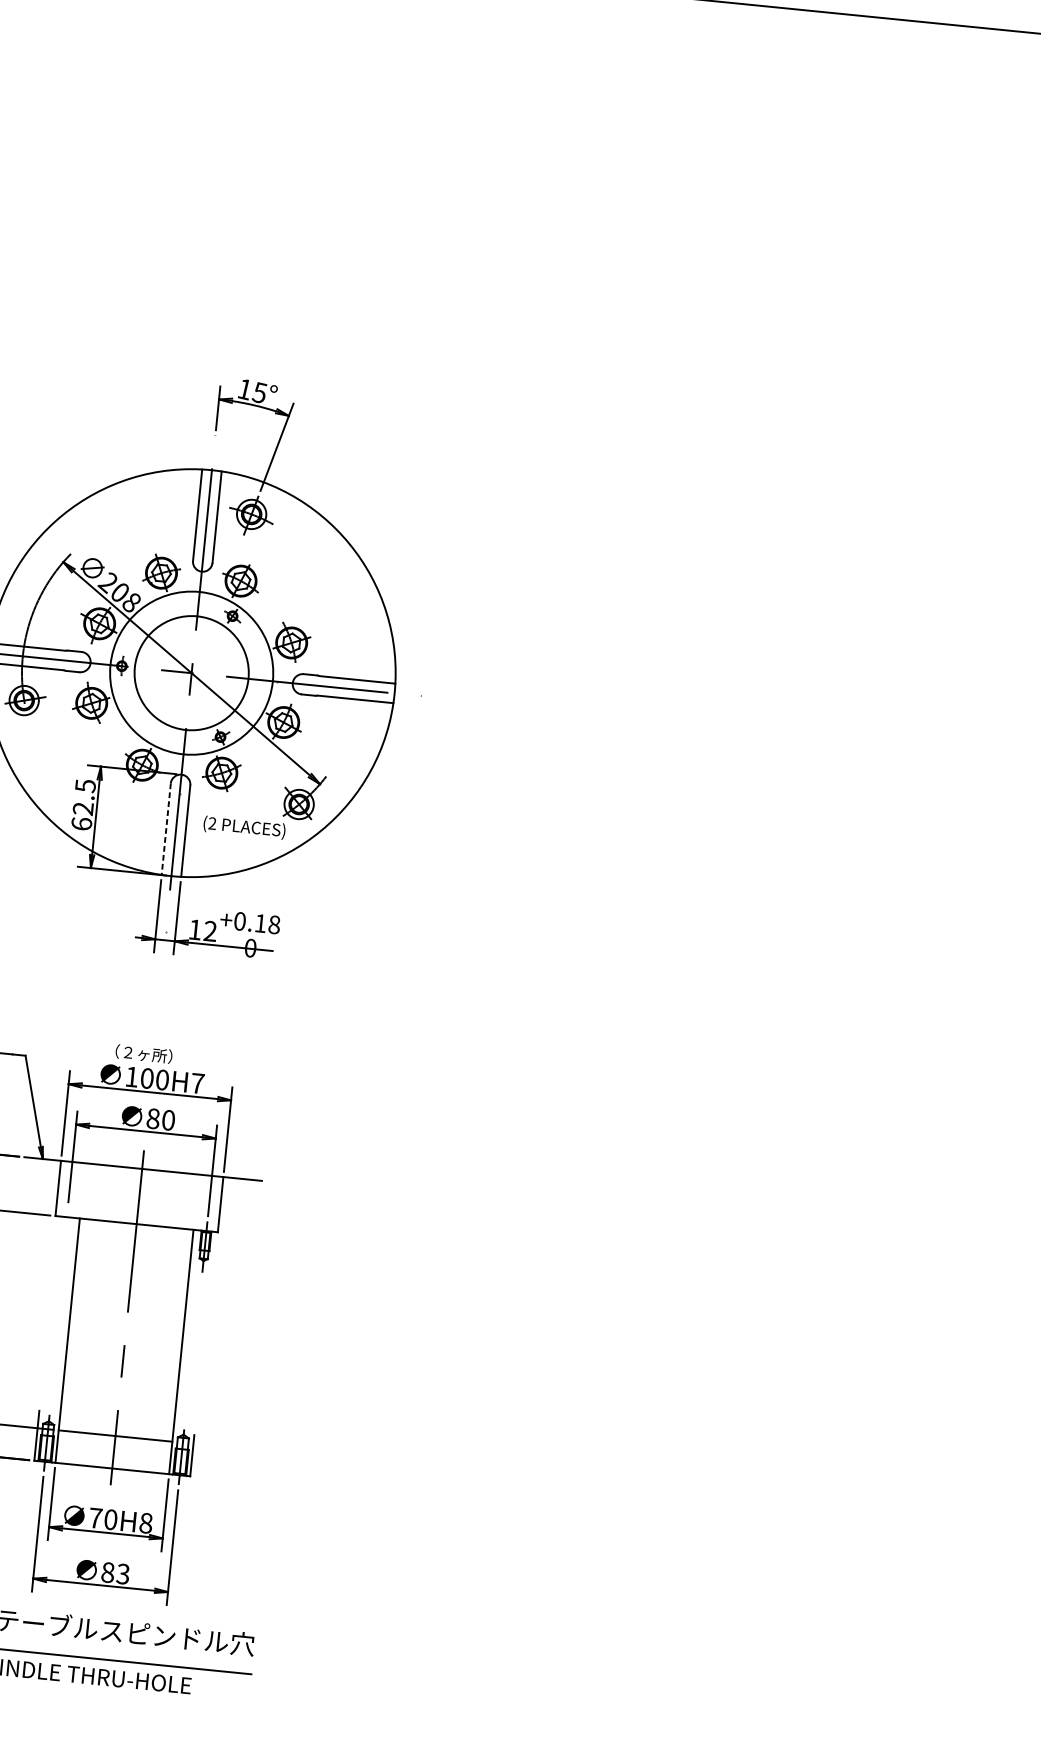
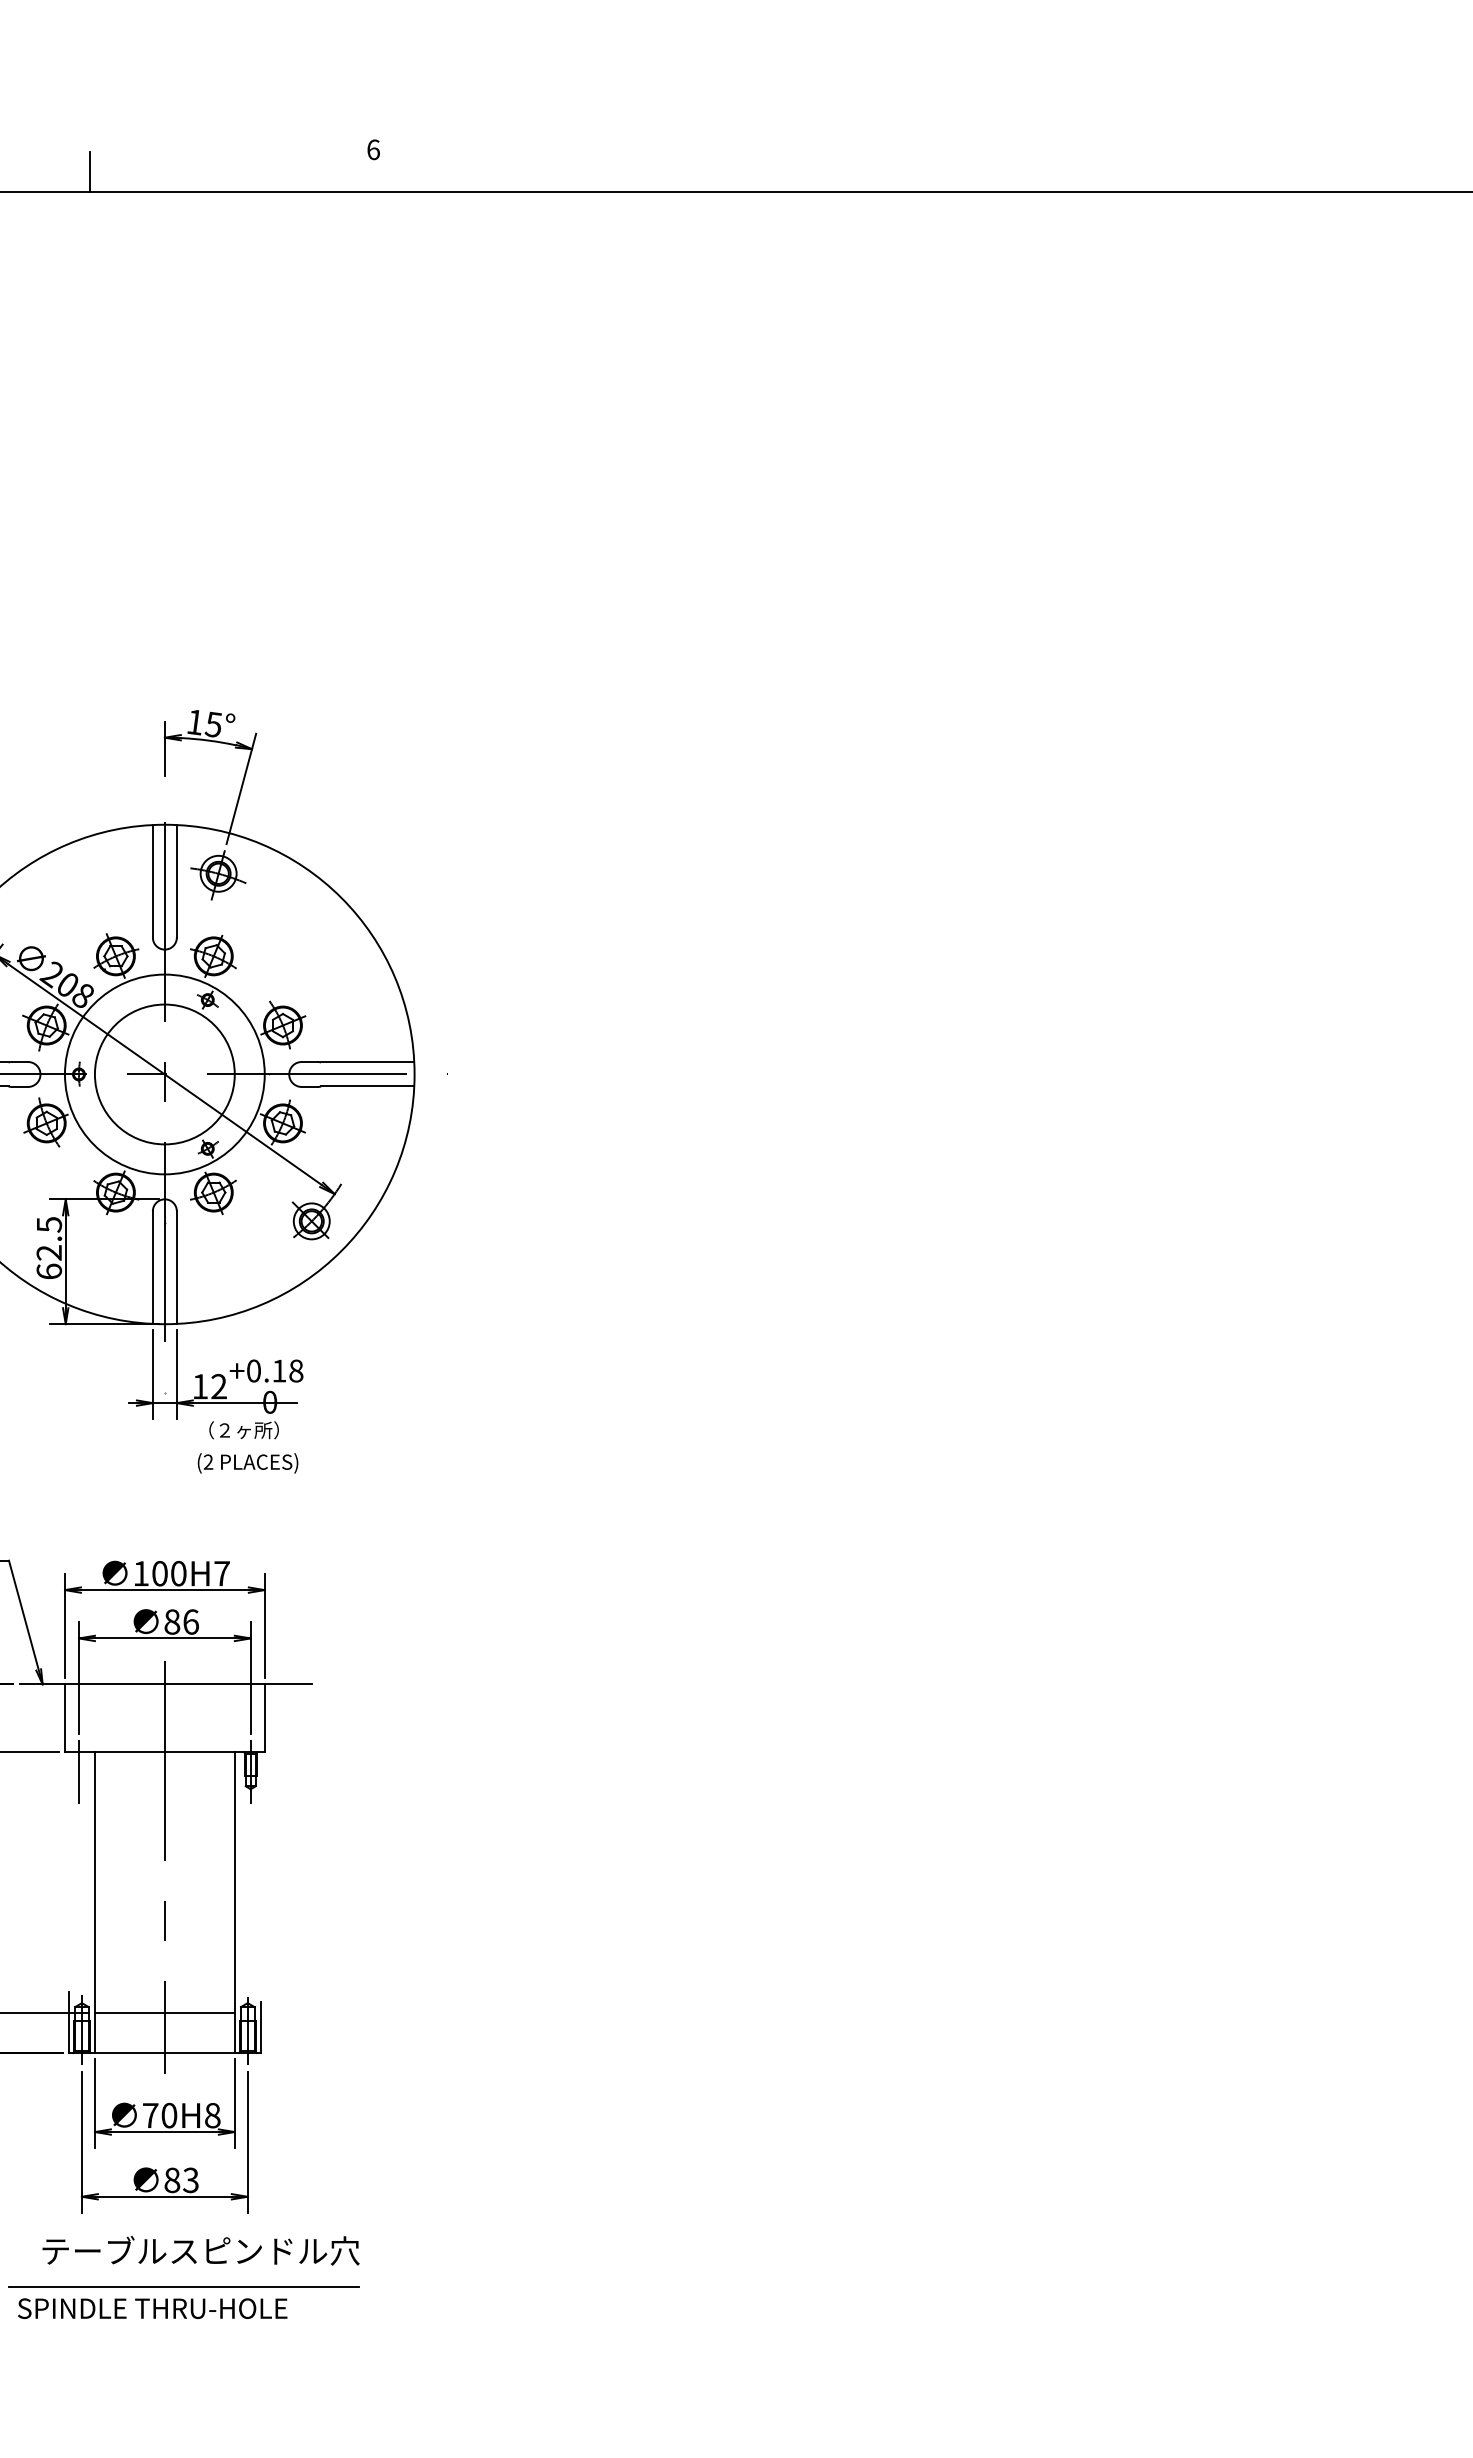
text: (244, 827) -> (247, 1463), moved
line: (165, 829) -> (152, 1268), dashed -> solid
text: (143, 1054) -> (243, 1430), moved
text: (168, 1119) -> (190, 1621), 80 -> 86
line: (64, 1232) -> (78, 1771), added

